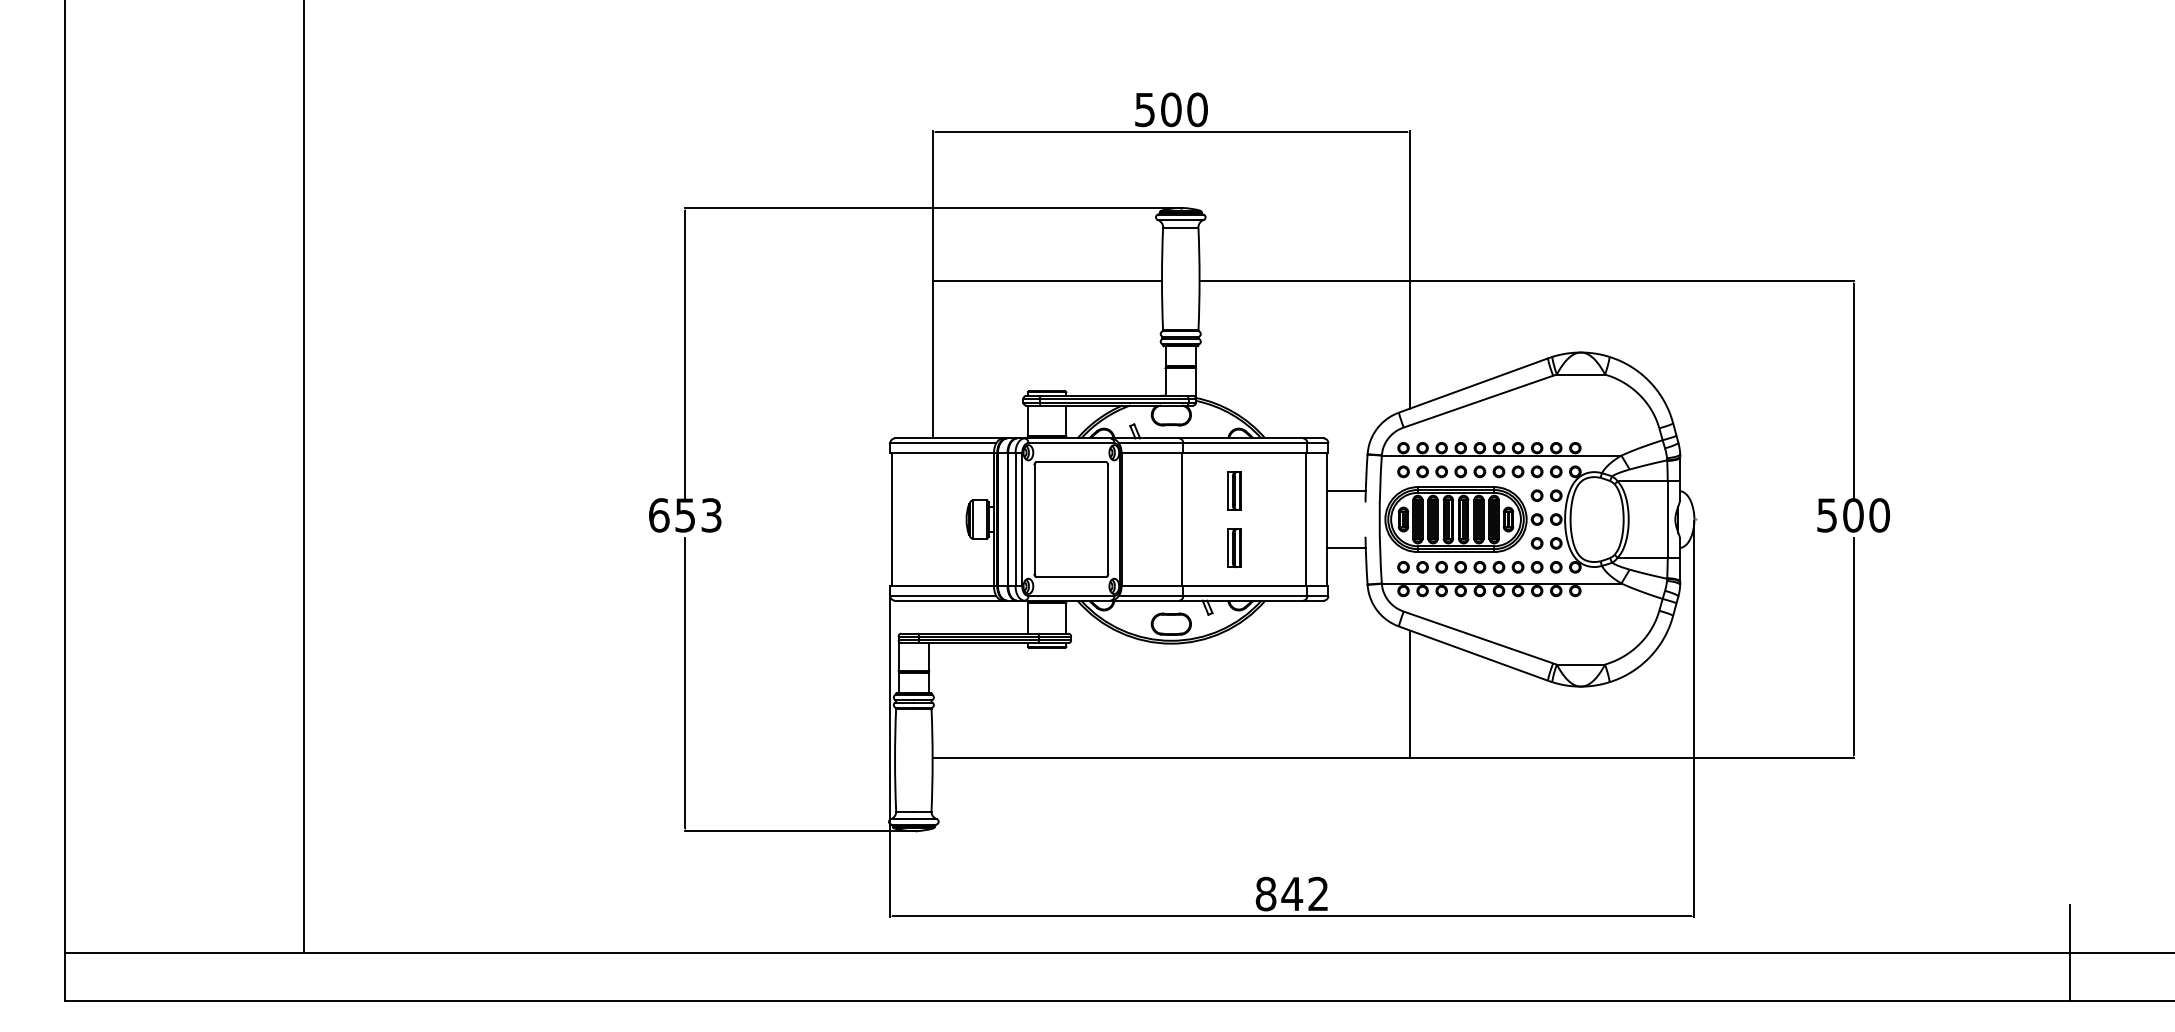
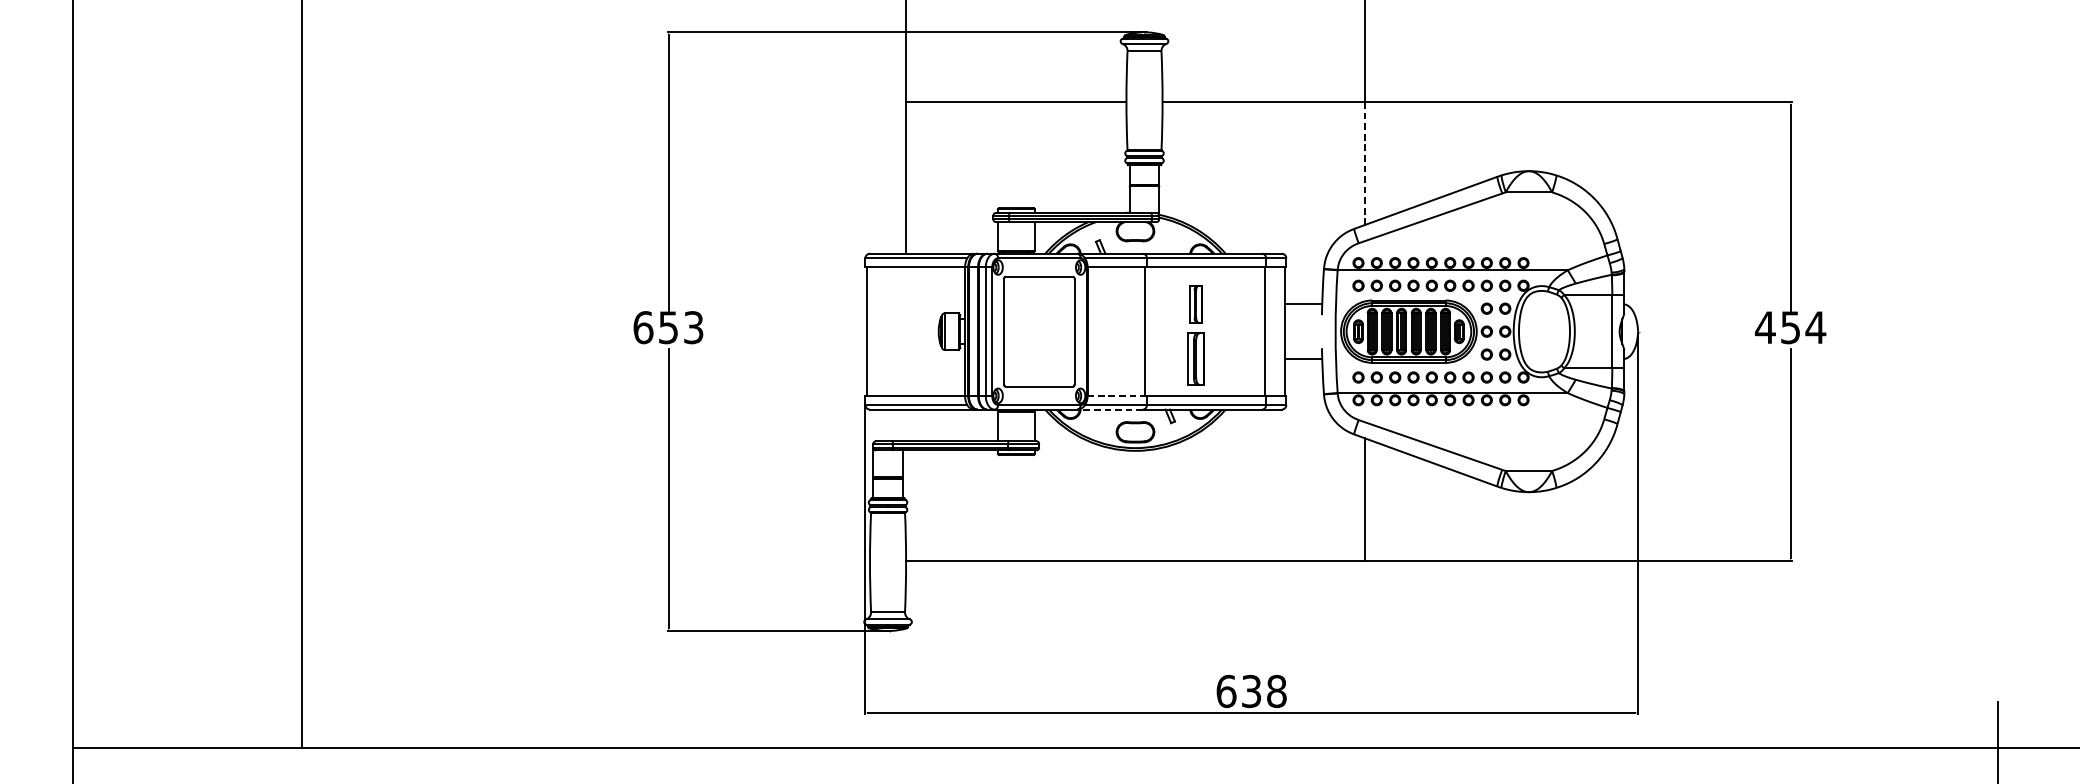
line: (1410, 344) -> (1365, 163), solid -> dashed
text: (1853, 515) -> (1790, 327), 500 -> 454
part: (1234, 548) -> (1196, 359), size x1.4
line: (1152, 586) -> (1117, 395), solid -> dashed
line: (1144, 600) -> (1109, 409), solid -> dashed
text: (1291, 893) -> (1250, 690), 842 -> 638

